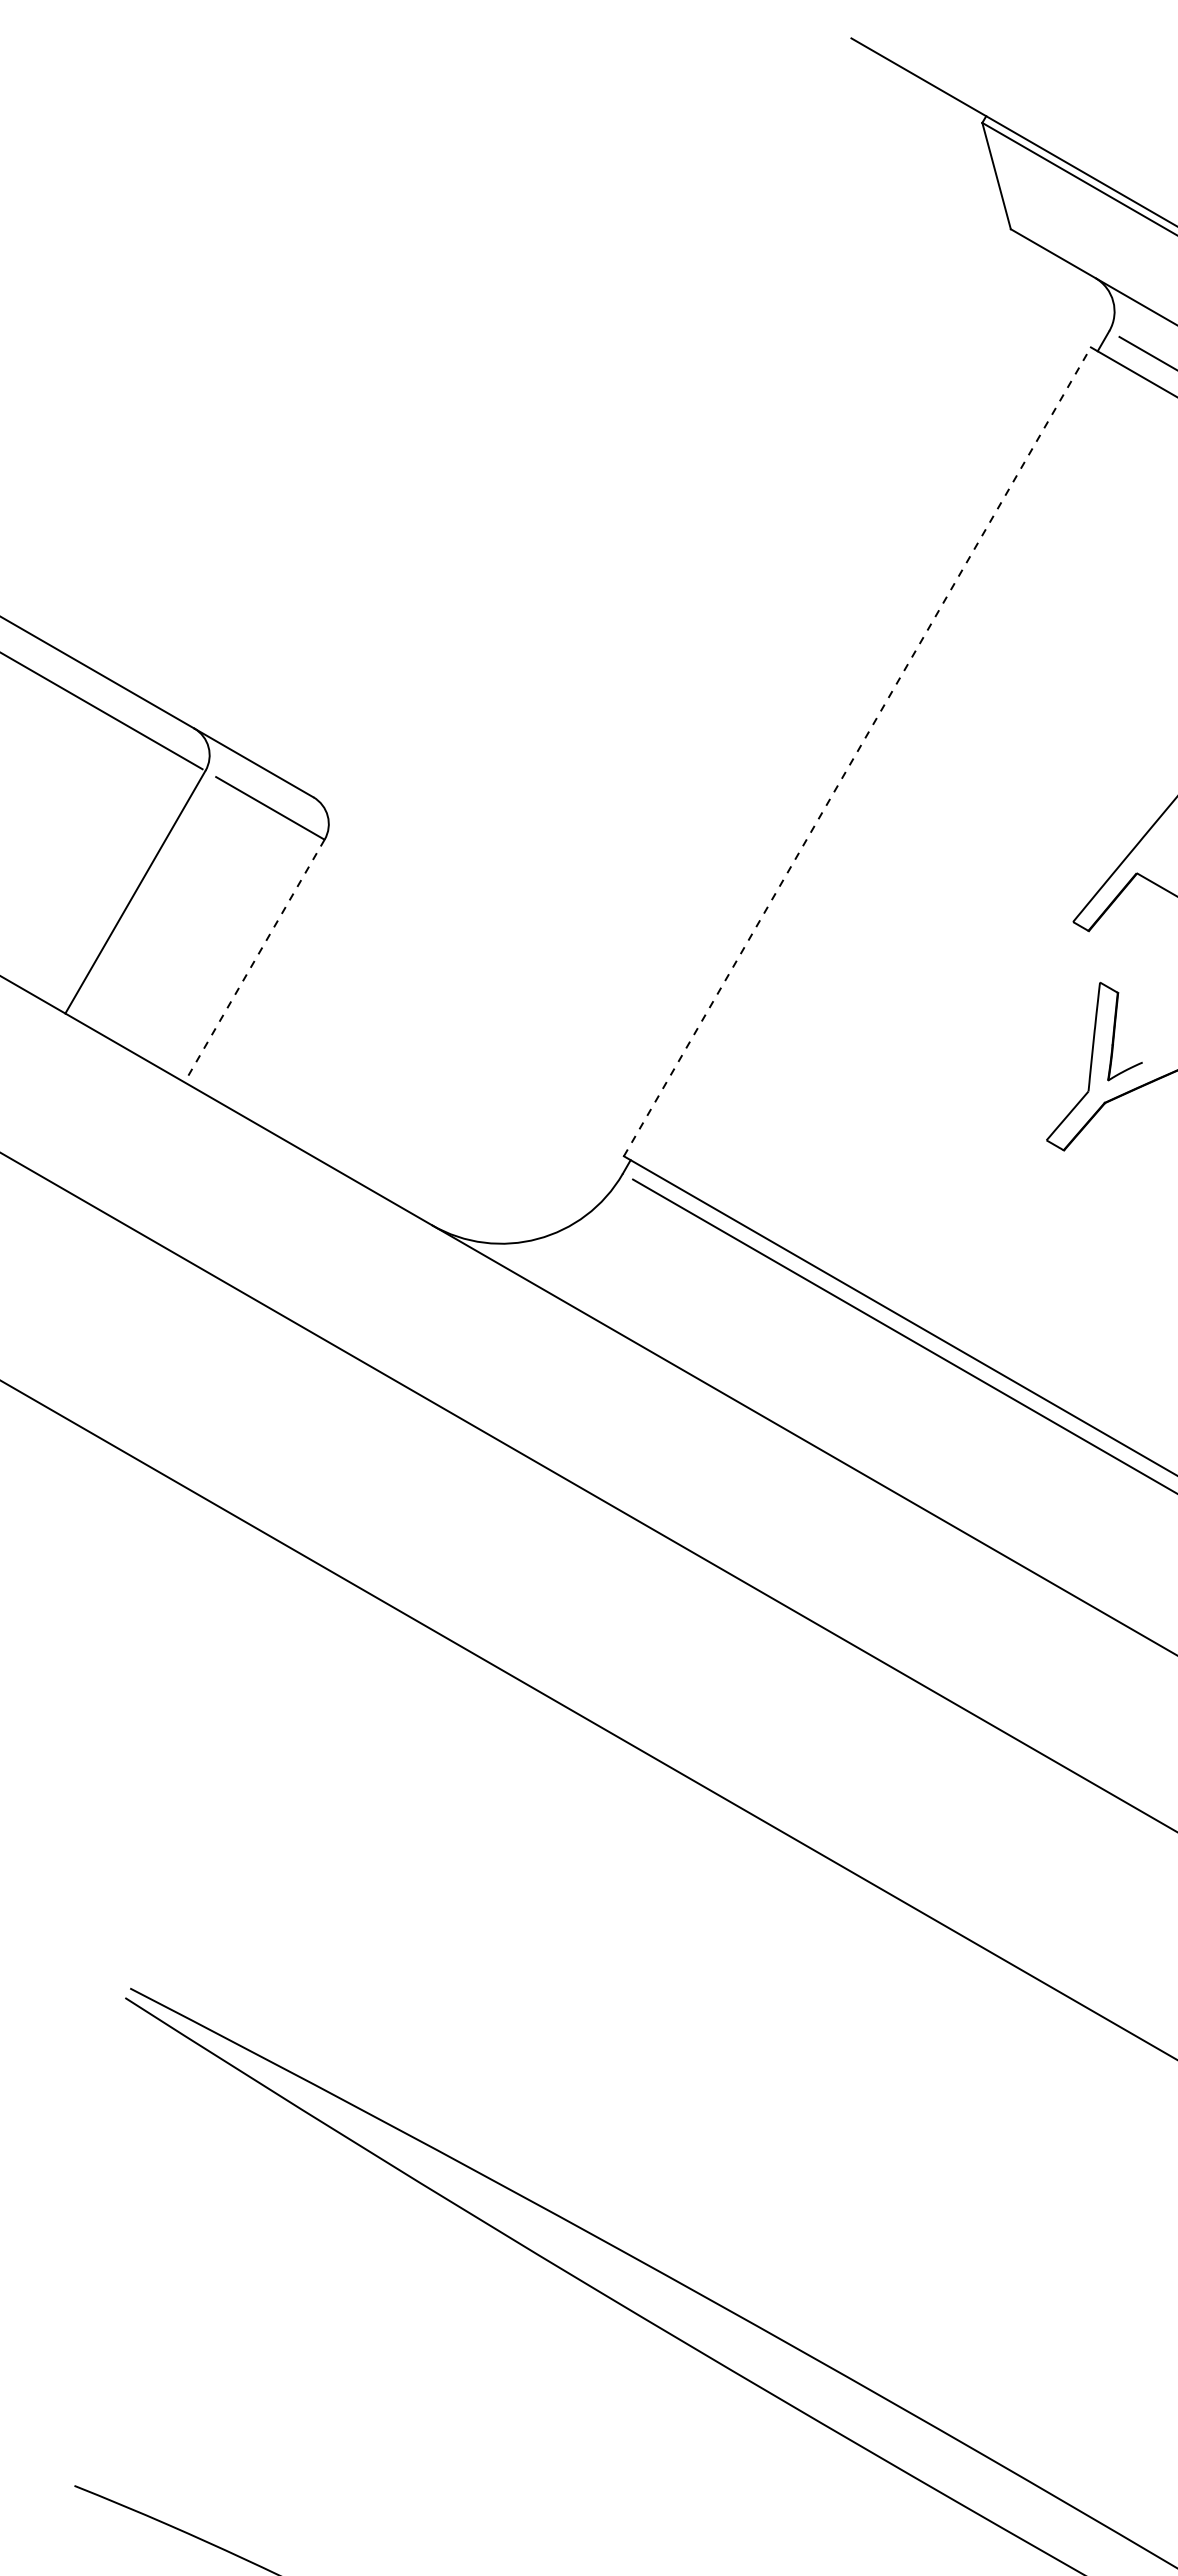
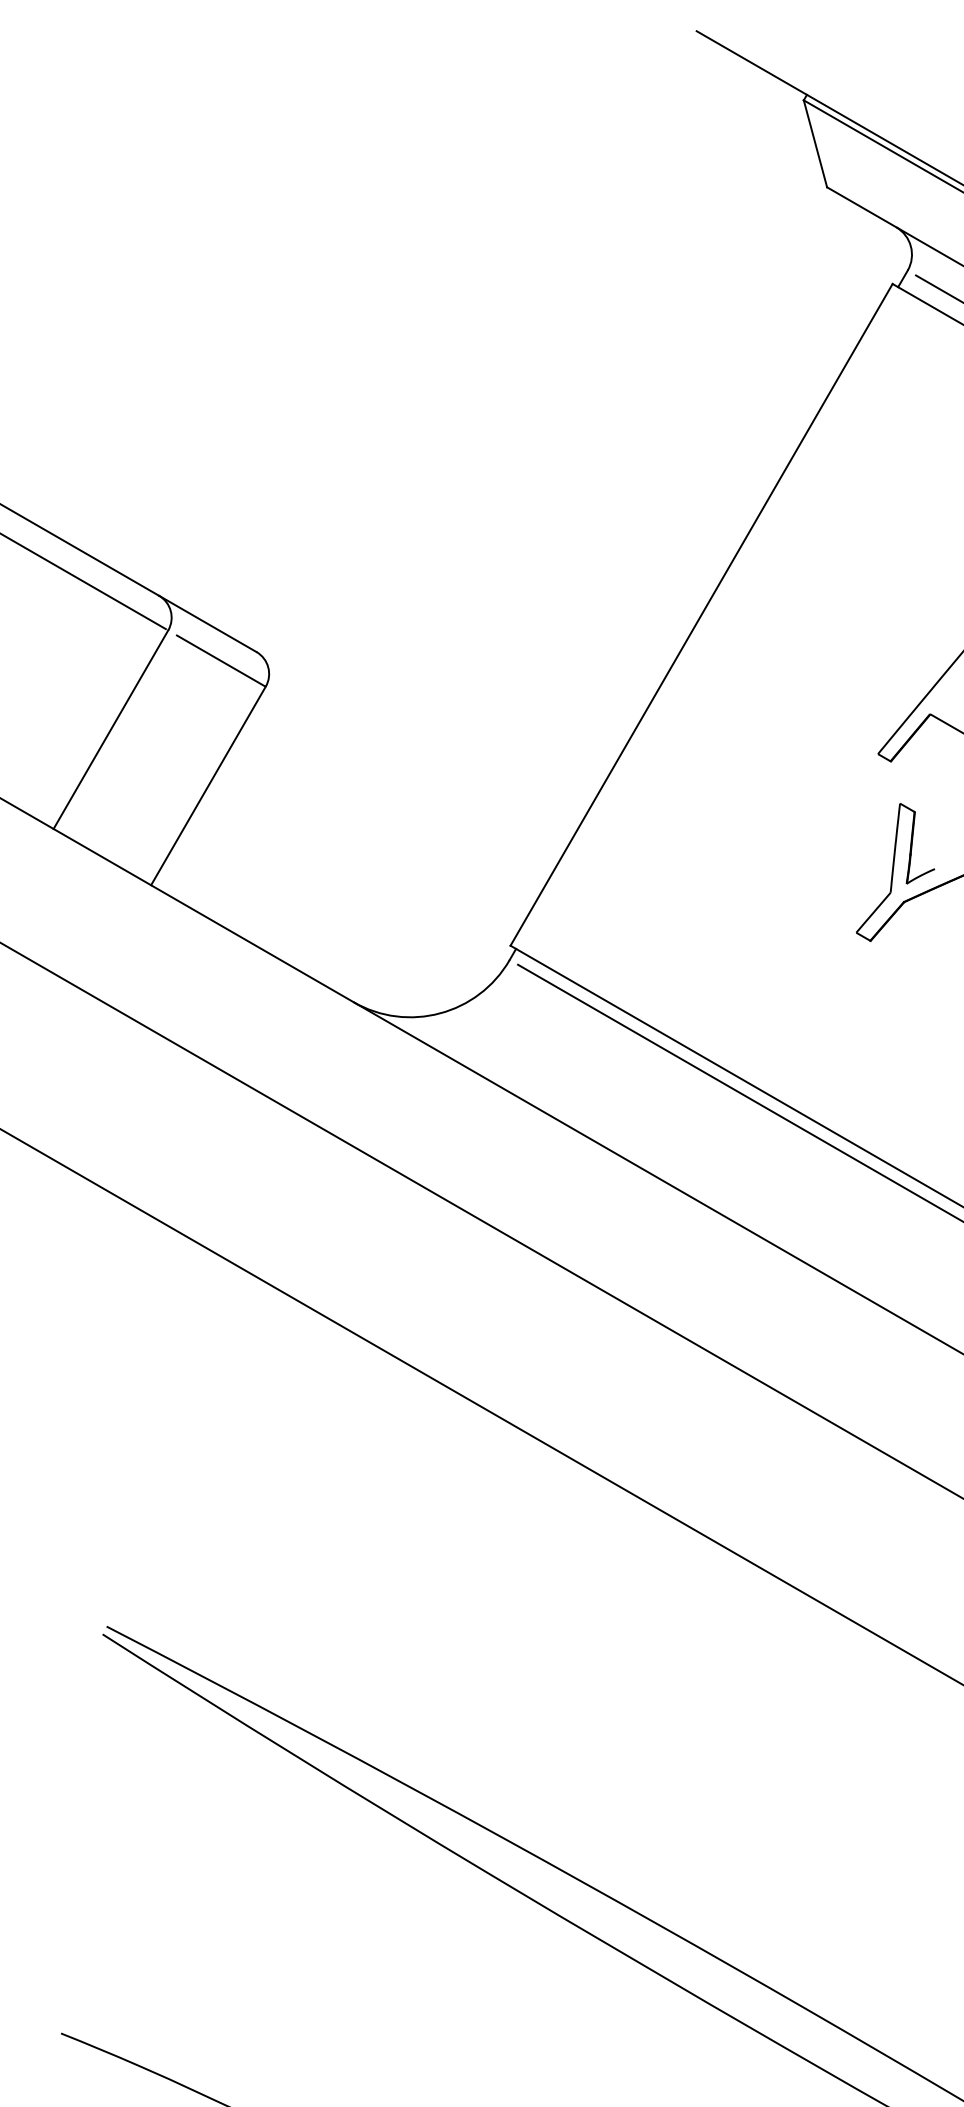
line: (857, 751) -> (701, 614), dashed -> solid
line: (254, 961) -> (208, 786), dashed -> solid

